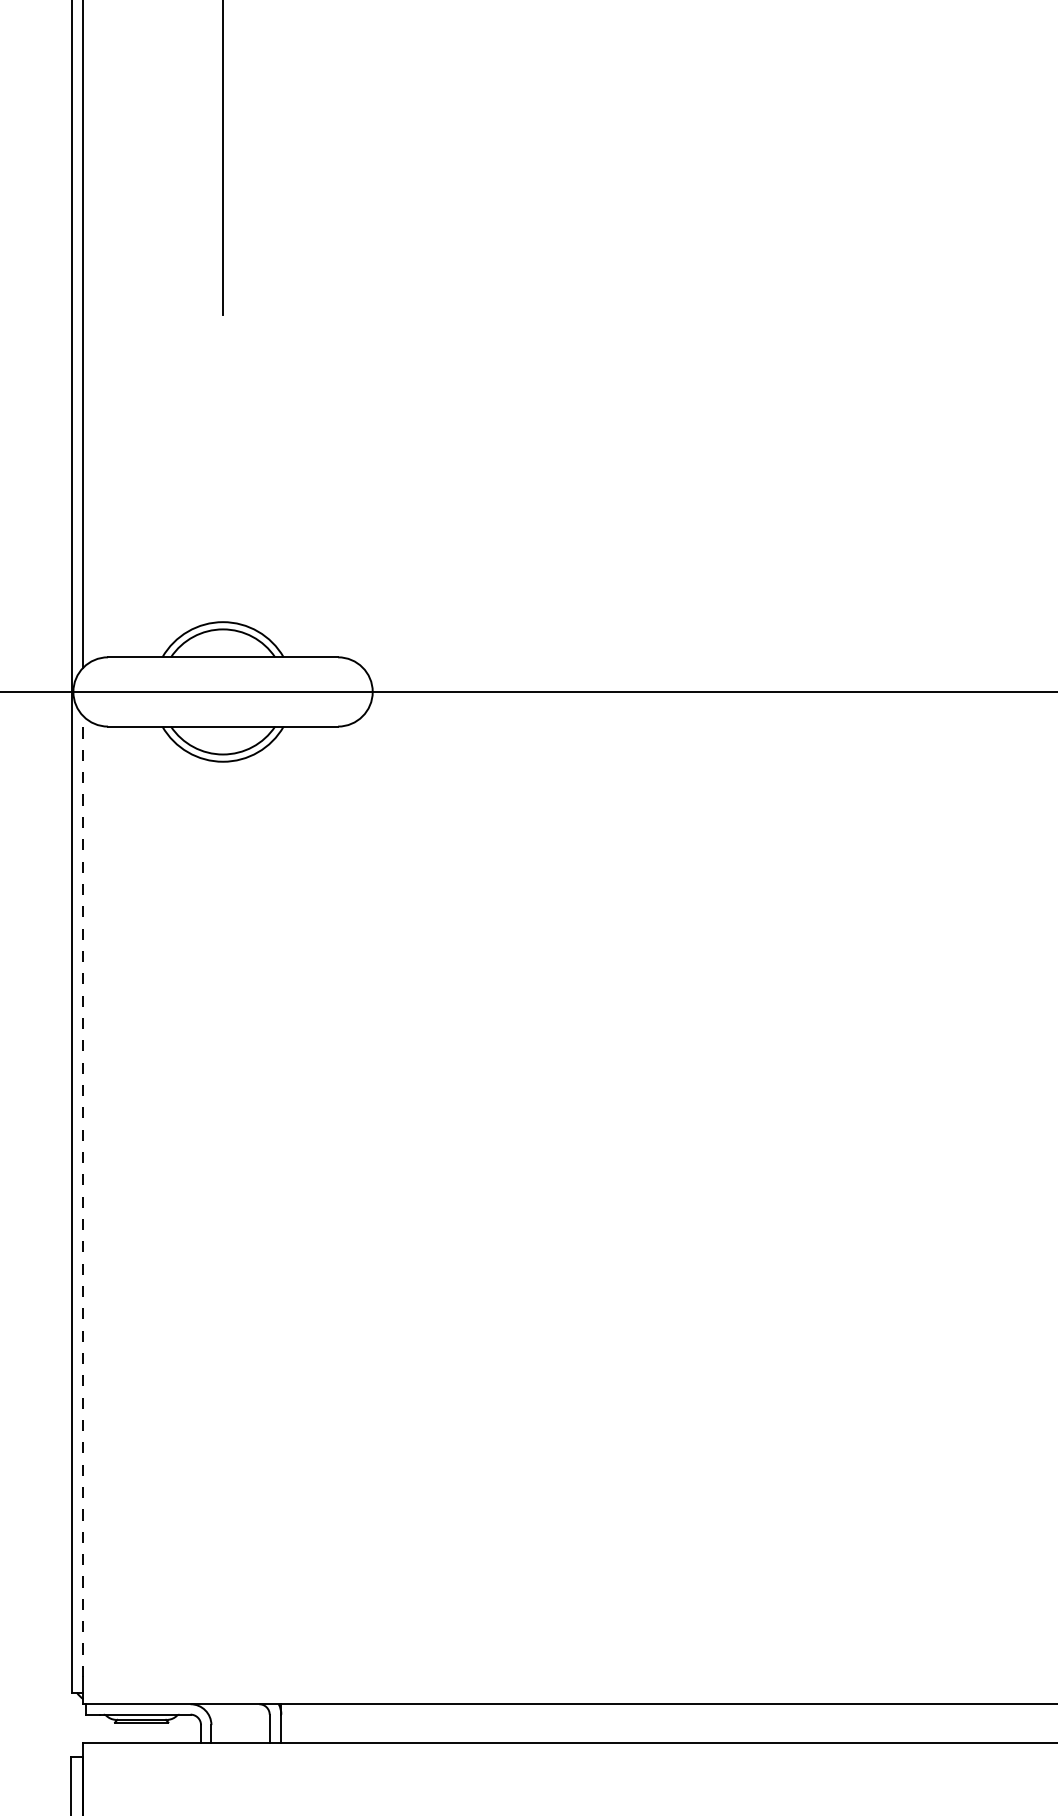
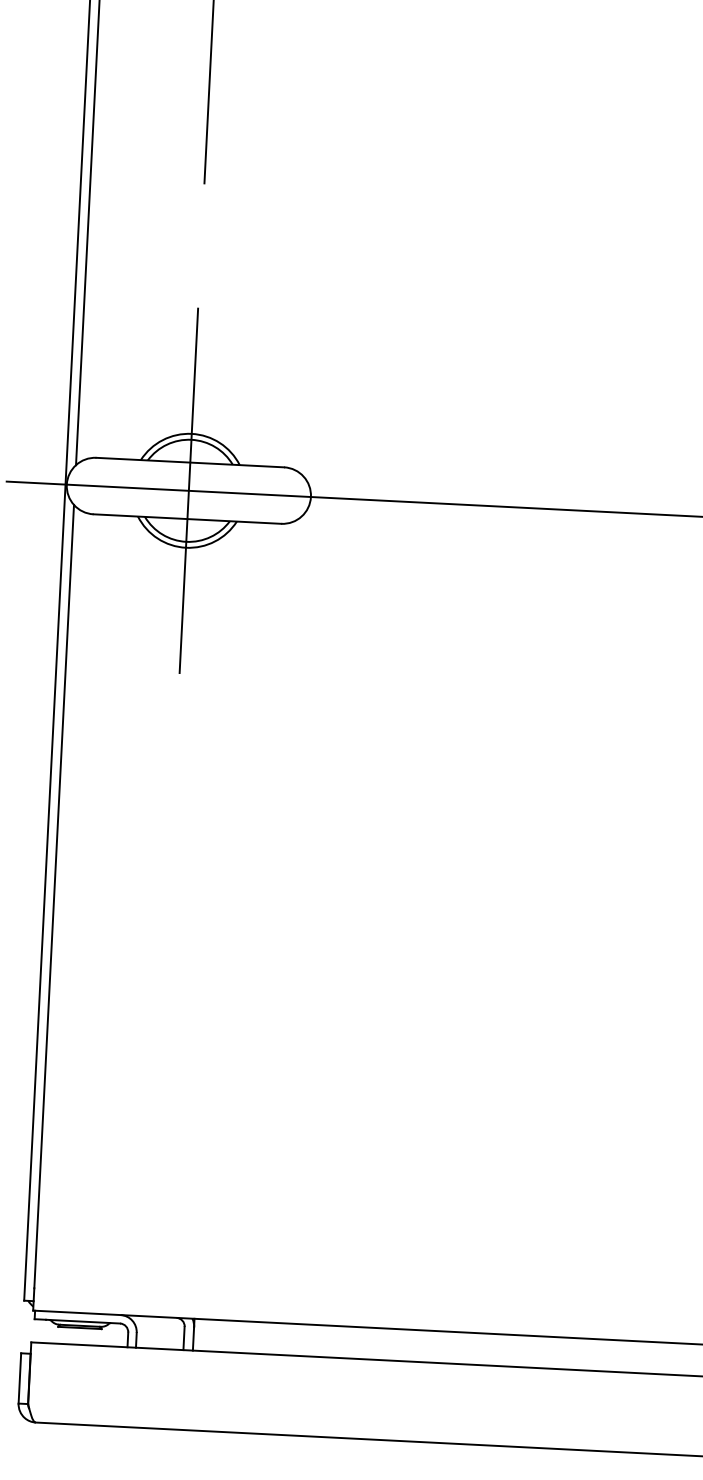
line: (223, 691) -> (189, 490), added
line: (83, 1196) -> (54, 896), dashed -> solid

